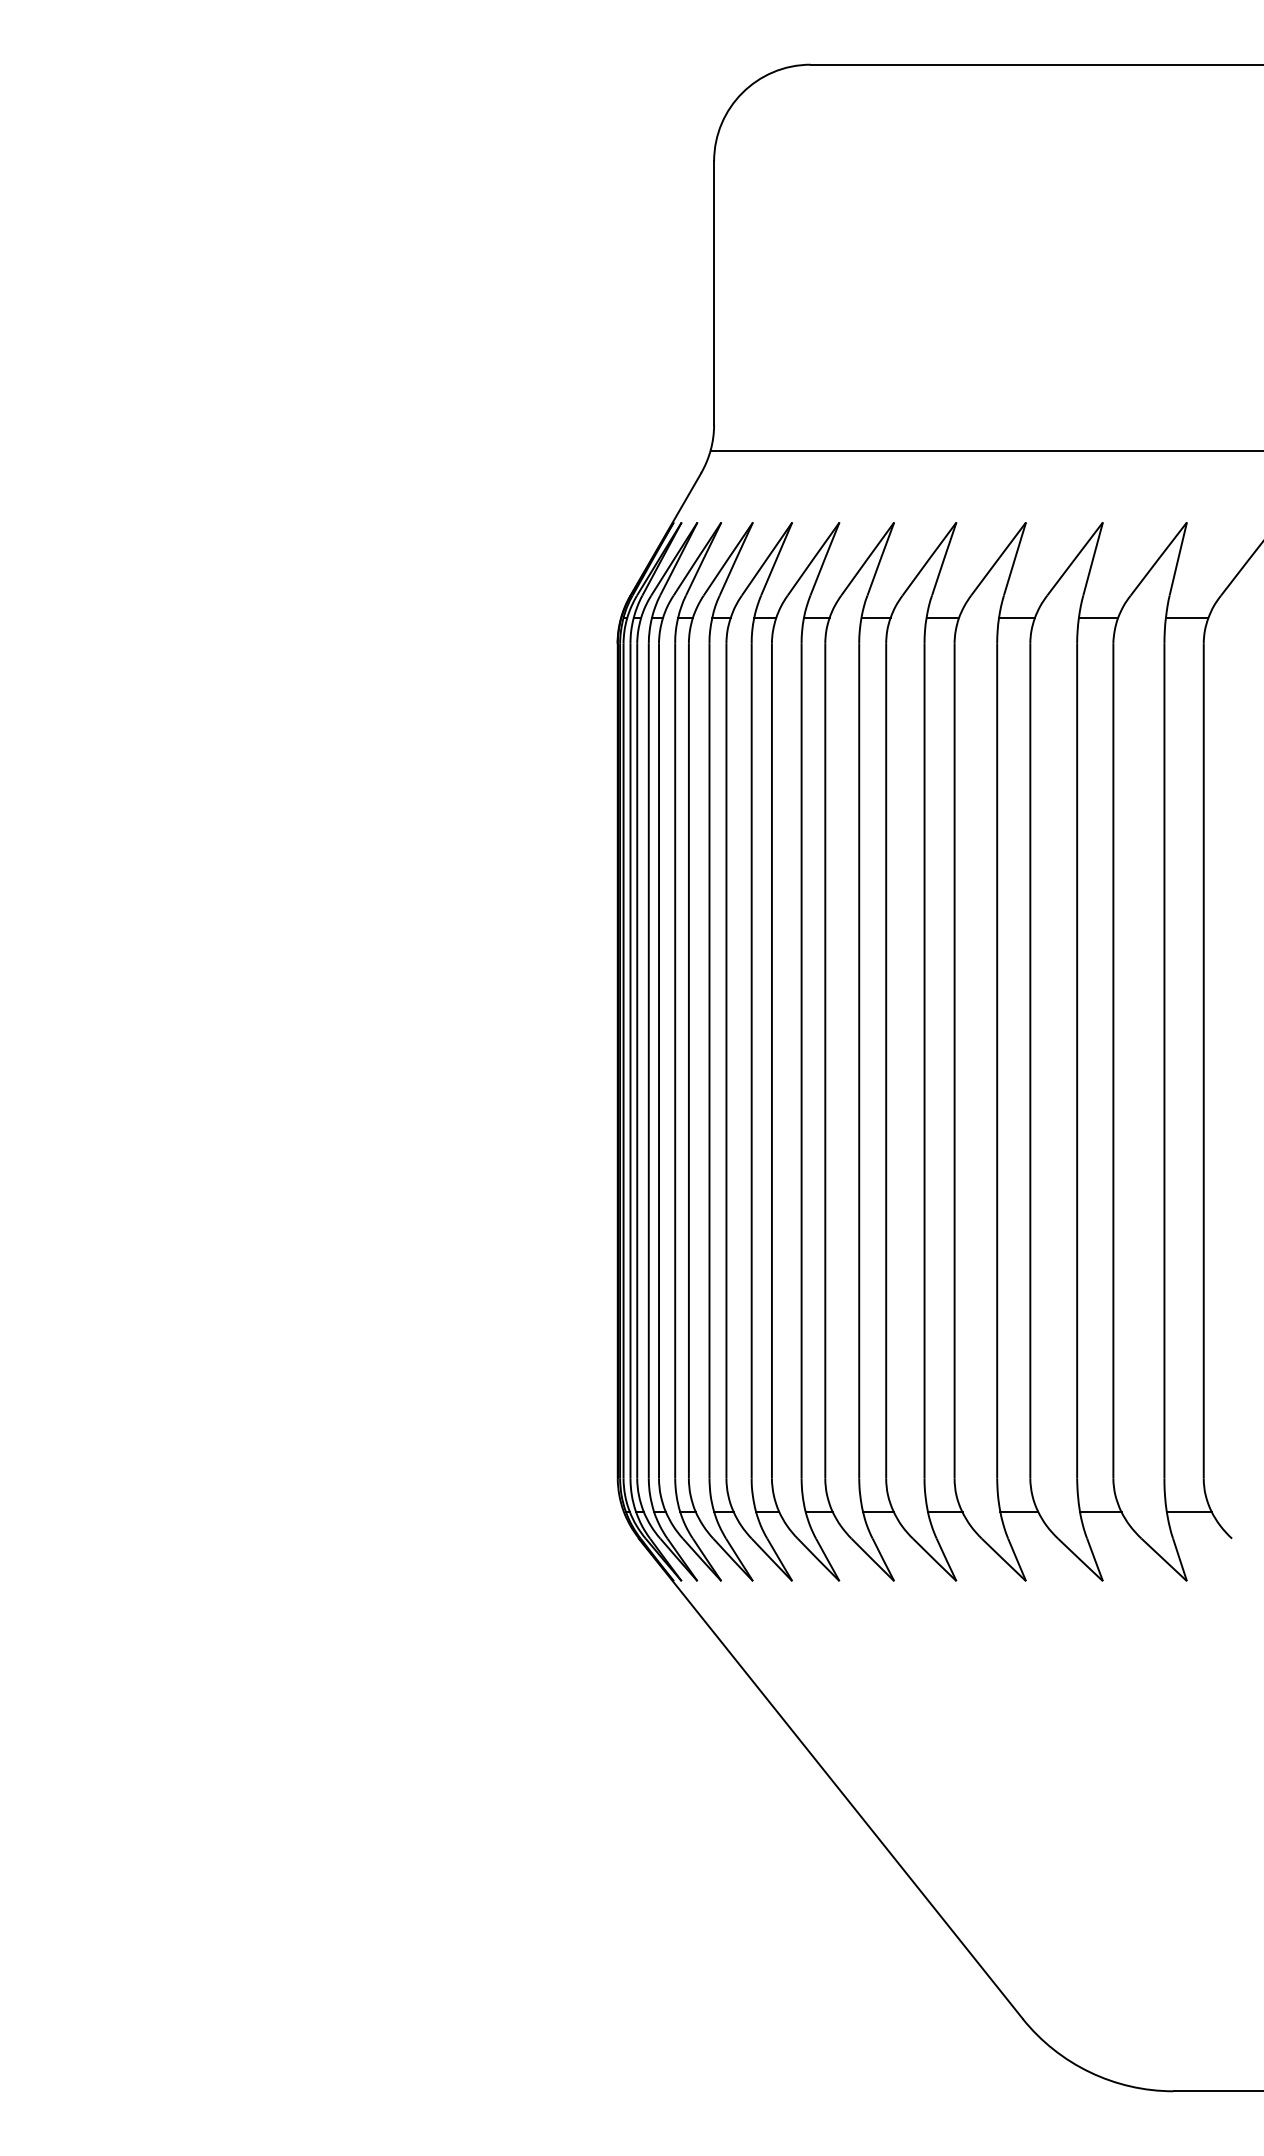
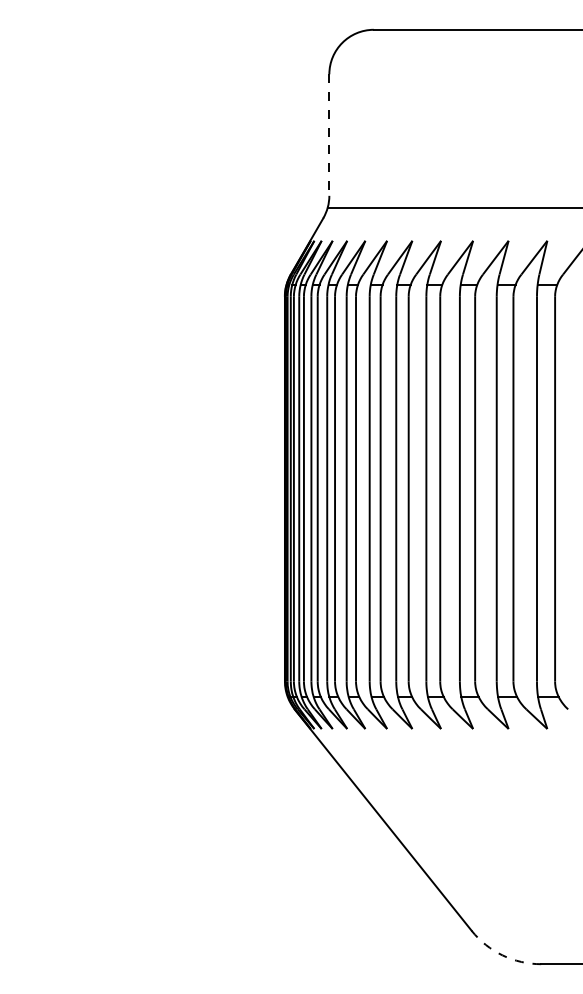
line: (714, 293) -> (329, 135), solid -> dashed
arc: (1089, 2072) -> (502, 955), solid -> dashed

